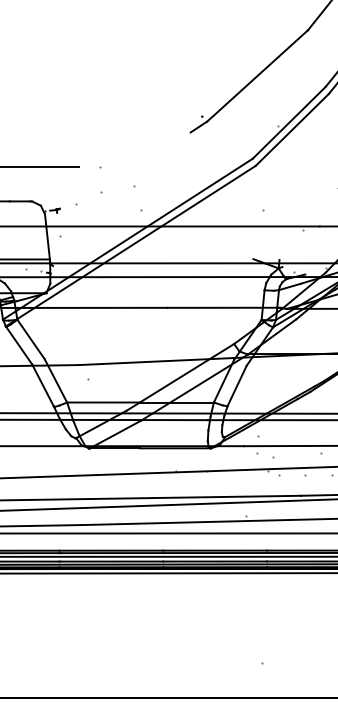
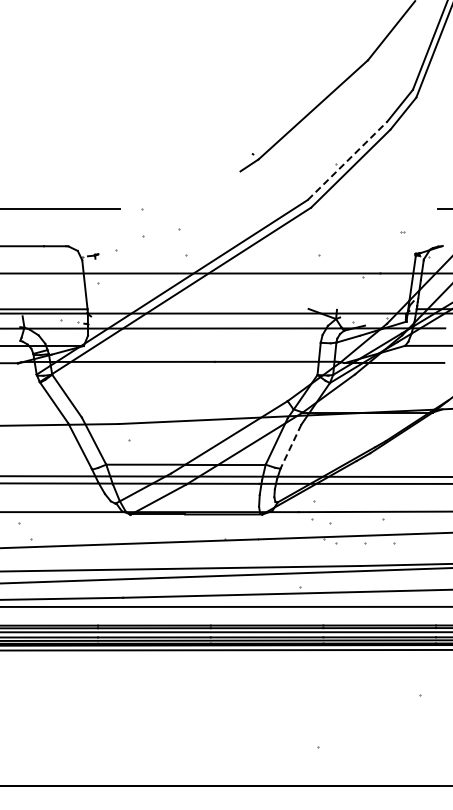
line: (289, 122) -> (347, 160), solid -> dashed
line: (236, 386) -> (290, 447), solid -> dashed

